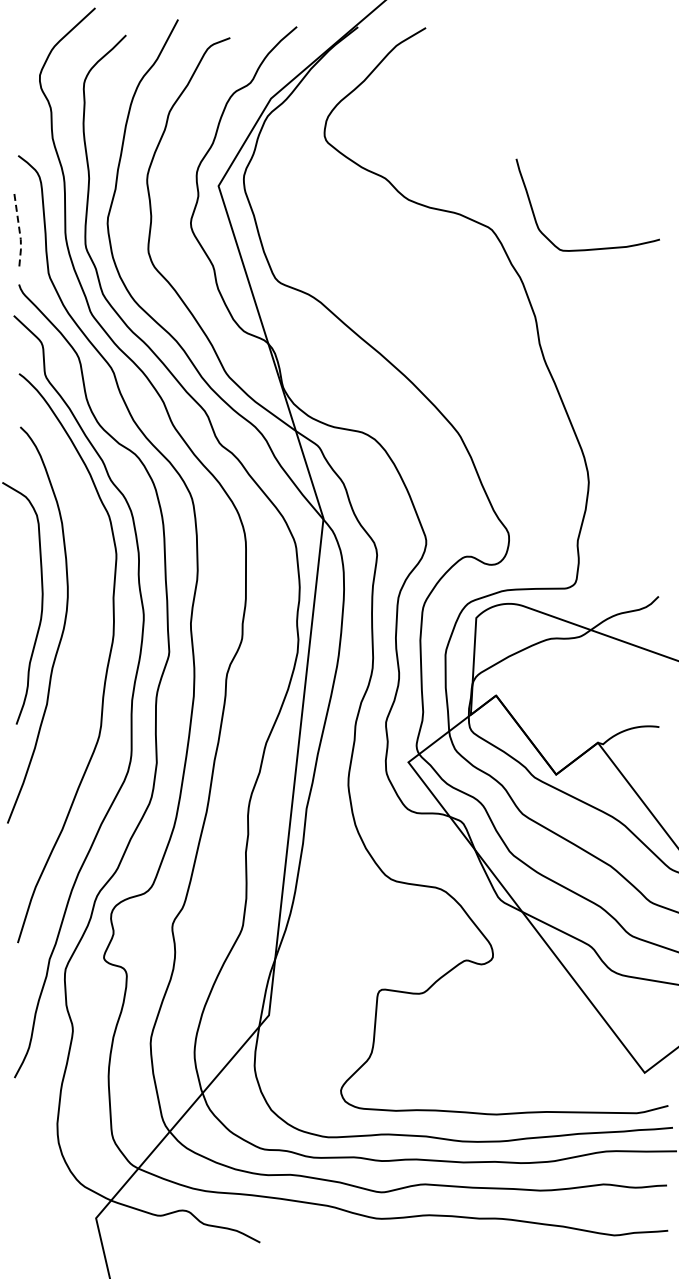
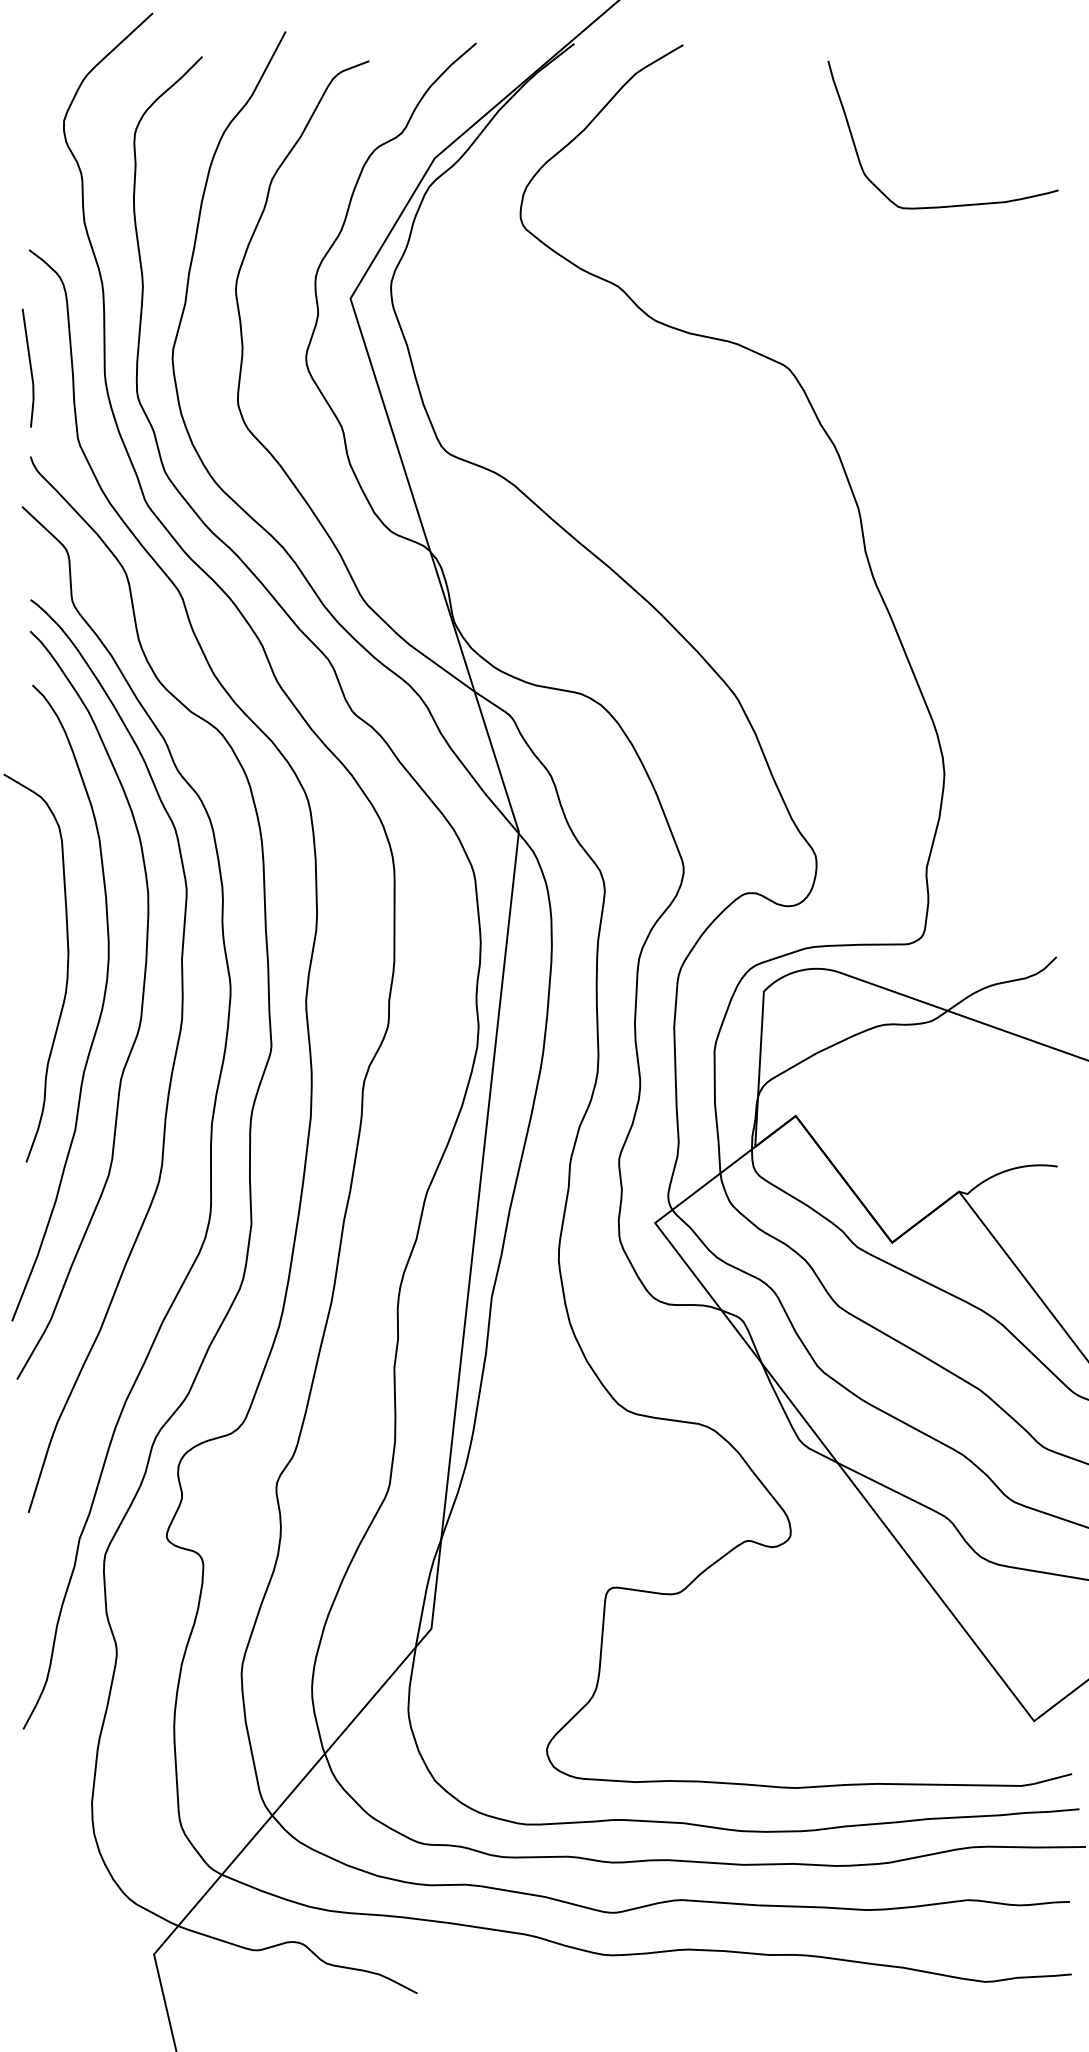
line: (19, 230) -> (31, 369), dashed -> solid
curve: (590, 248) -> (947, 204), moved
curve: (87, 626) -> (140, 1005), added

